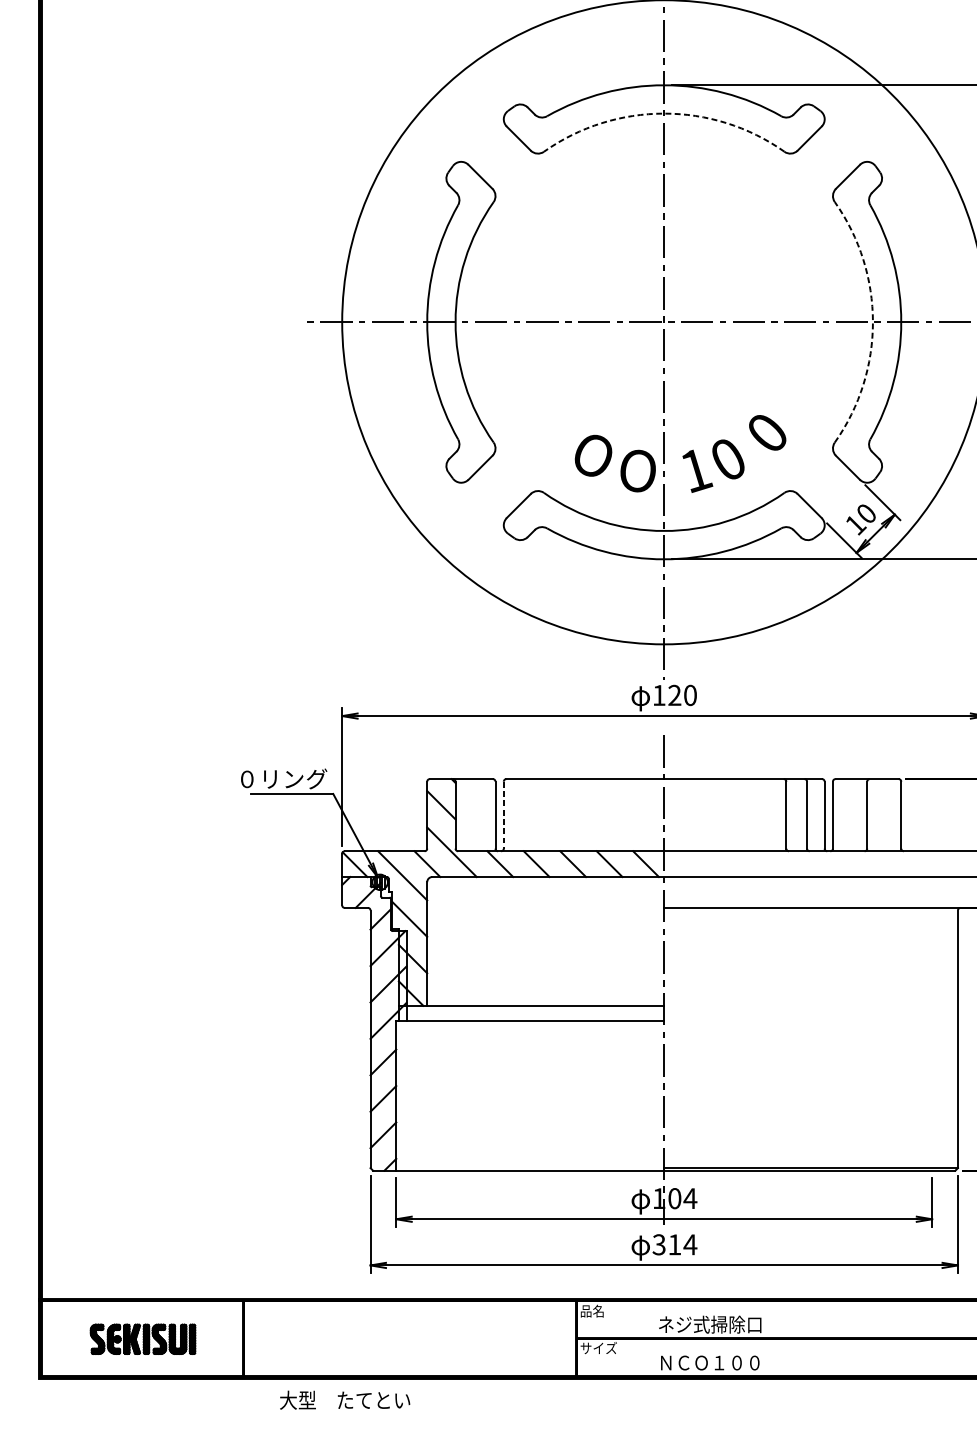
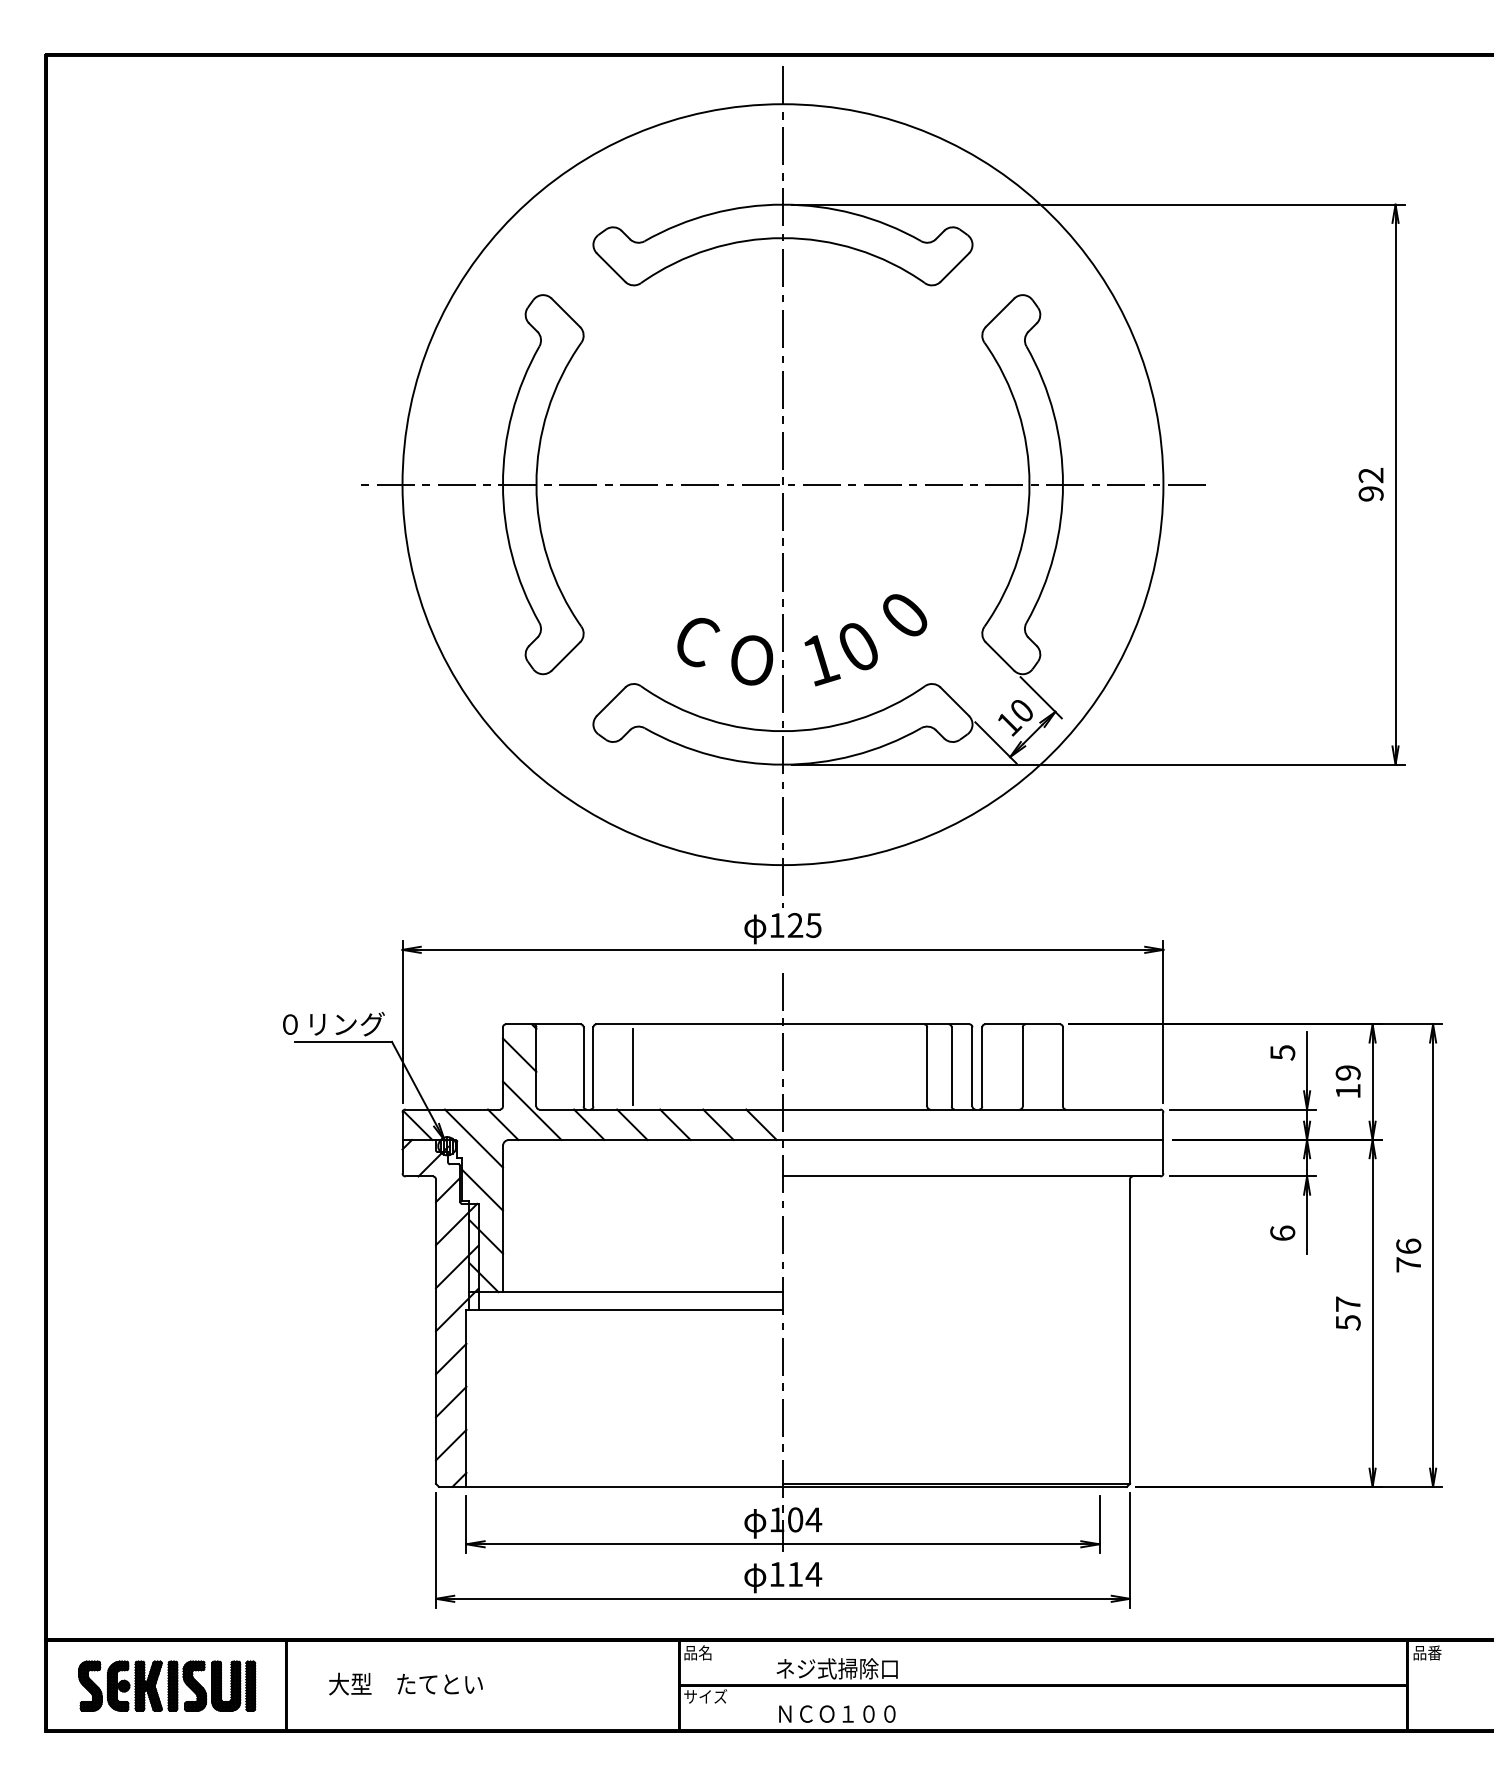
arc: (663, 113) -> (782, 238), dashed -> solid
arc: (872, 322) -> (1029, 484), dashed -> solid
text: (594, 455) -> (700, 642), O -> C
text: (690, 695) -> (813, 925), 120 -> 125
line: (503, 814) -> (593, 1066), dashed -> solid
line: (536, 814) -> (632, 1066), added
text: (658, 1244) -> (776, 1573), 314 -> 114
part: (143, 1338) -> (167, 1685), size x1.43
text: (344, 1399) -> (405, 1683), moved

